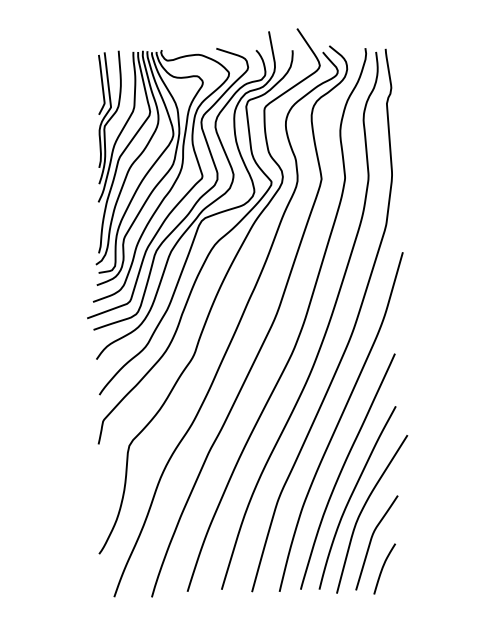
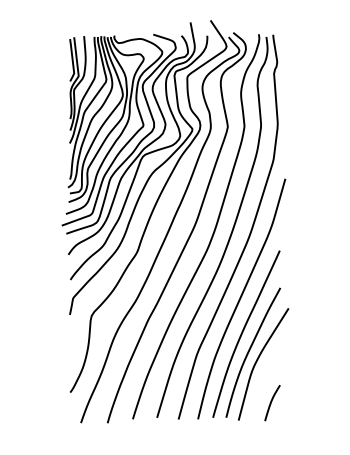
curve: (371, 542) -> (263, 384), removed

